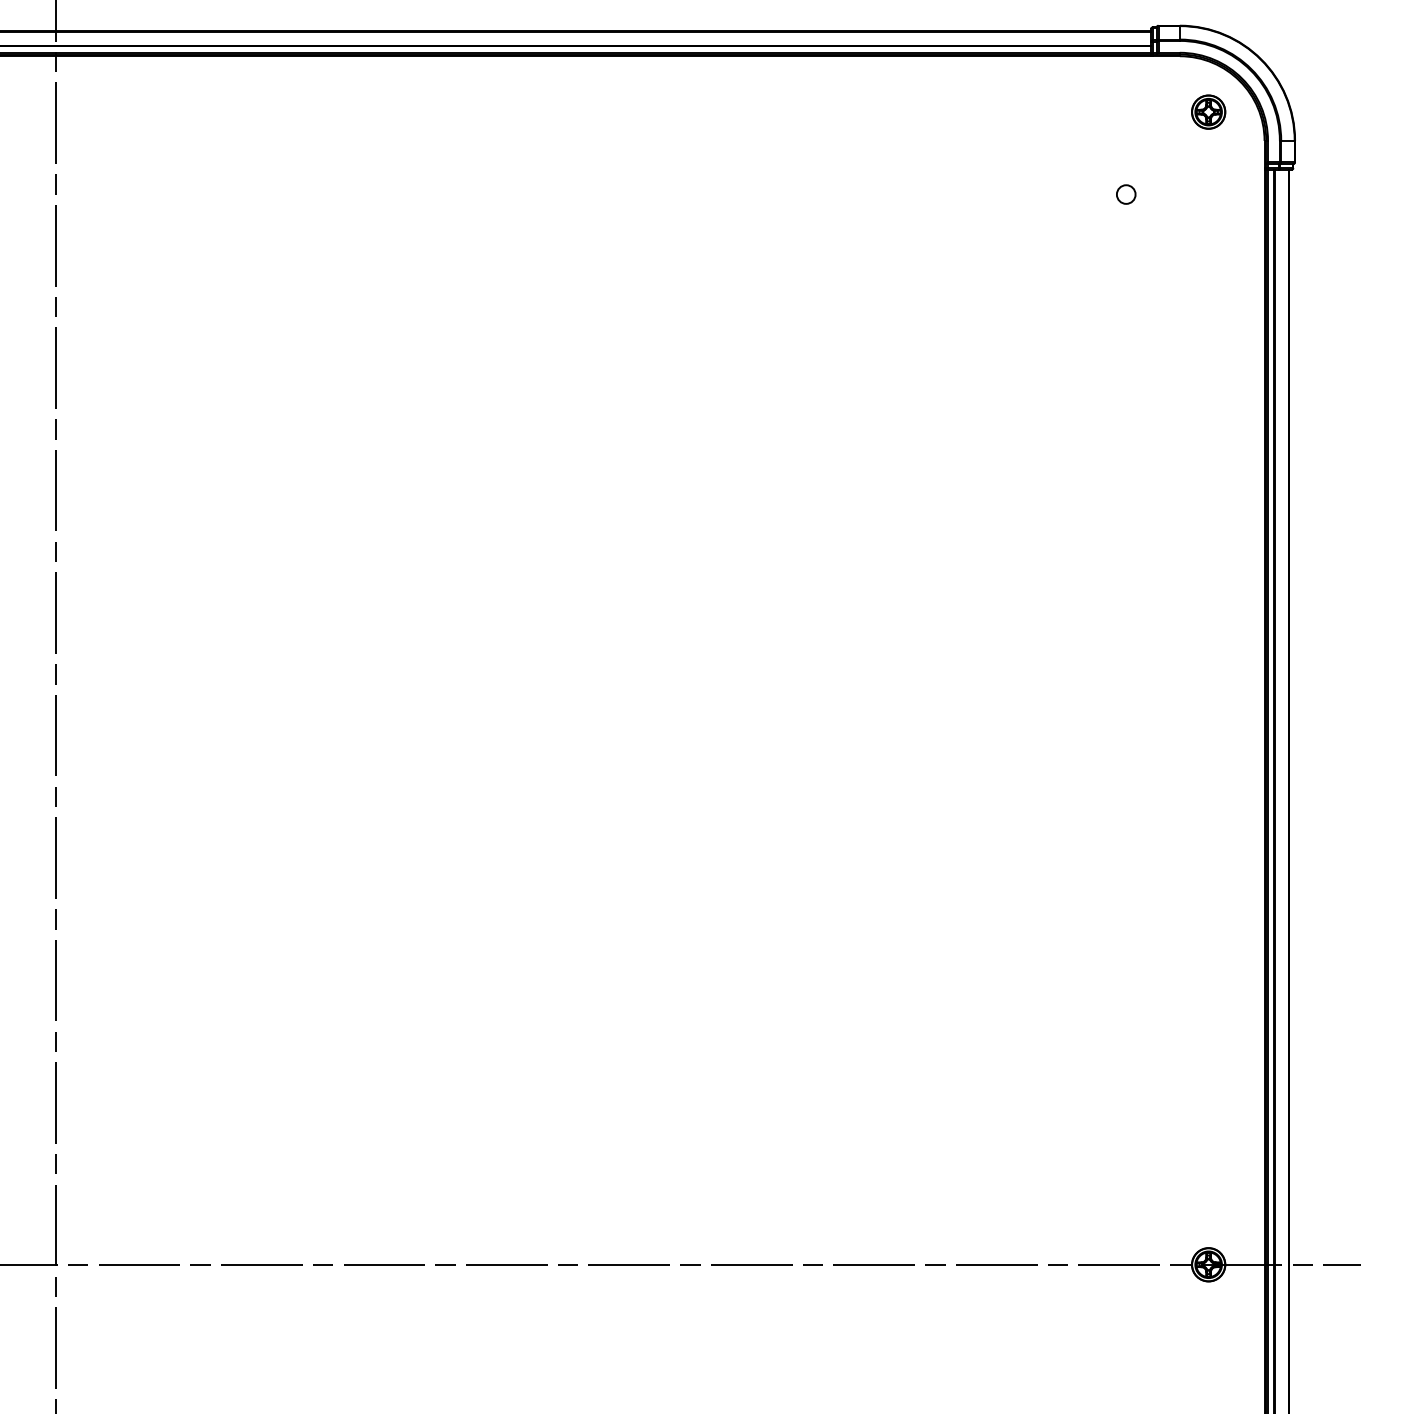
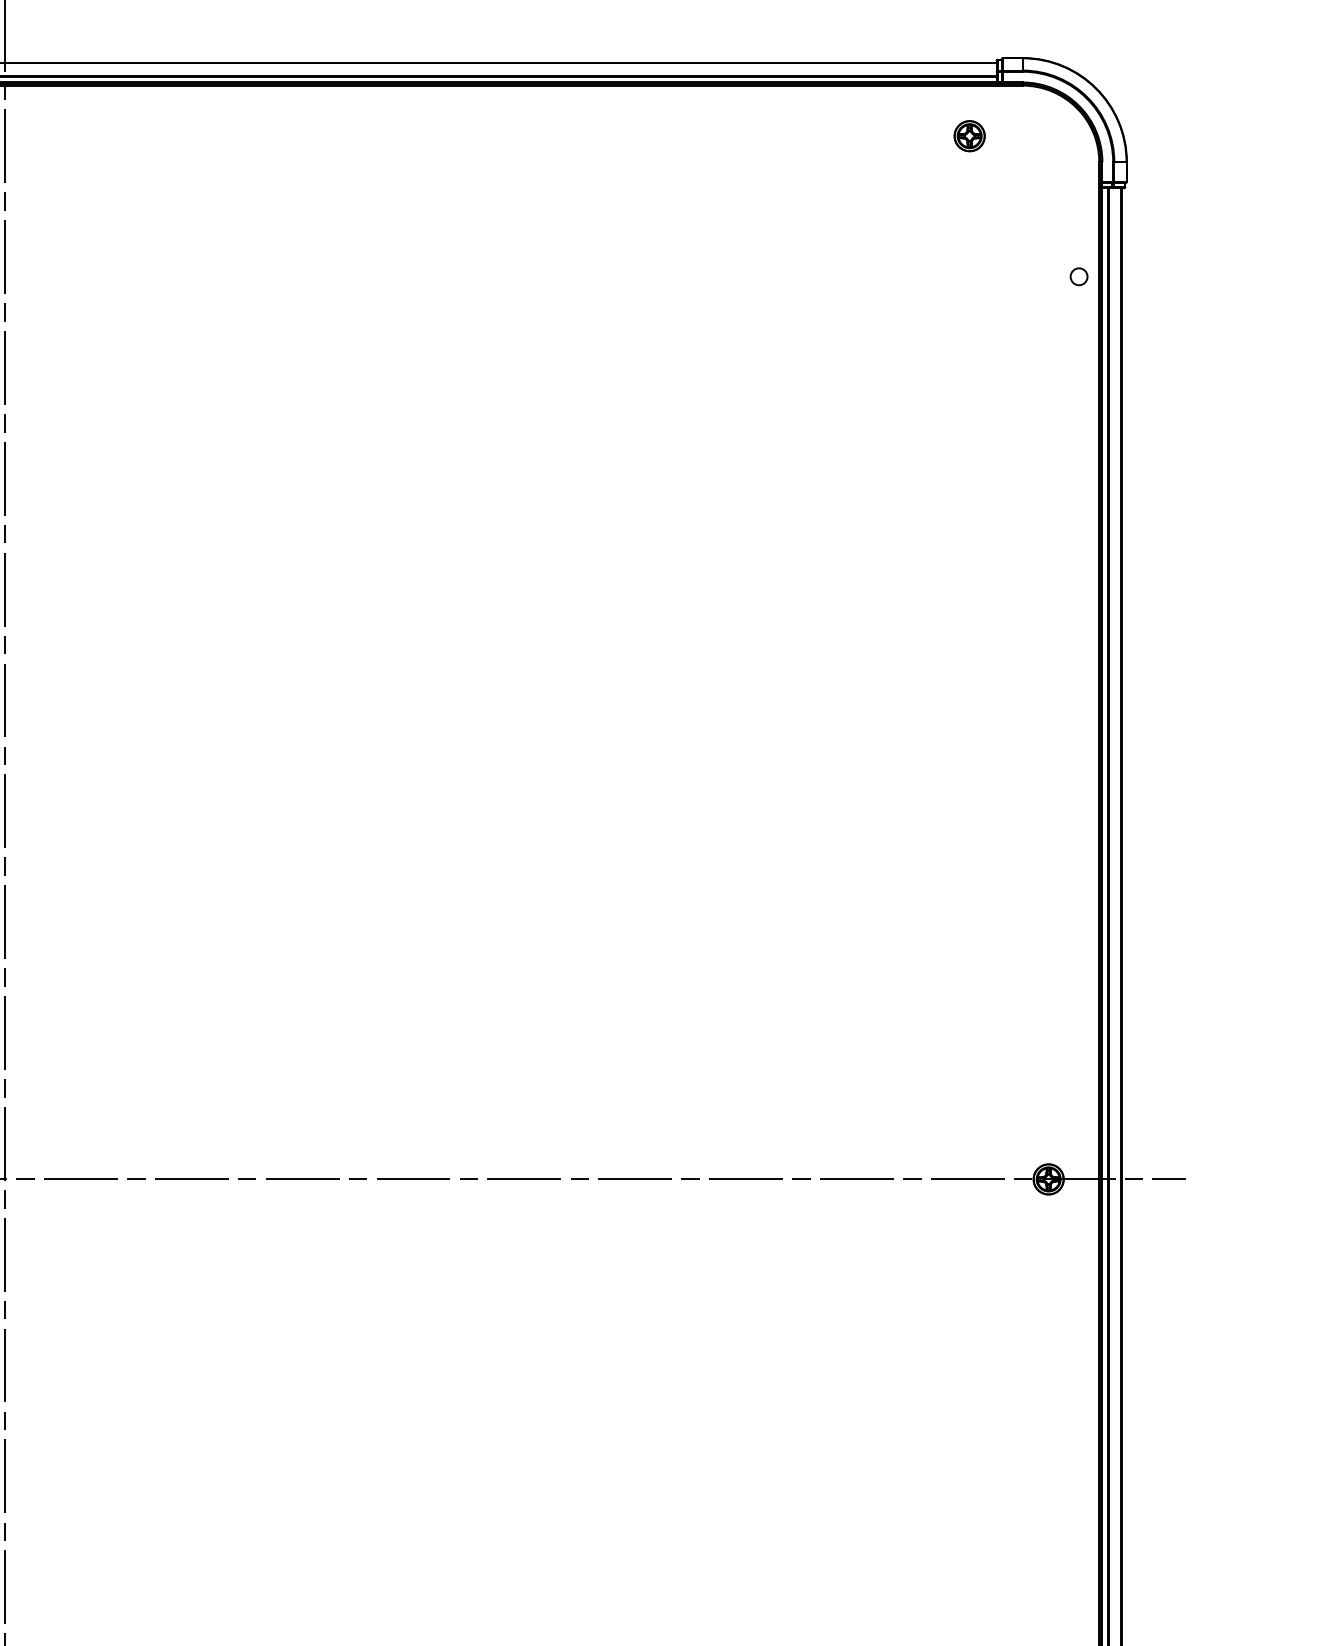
part: (1208, 112) -> (969, 136), moved
circle: (1125, 194) -> (1078, 276), moved

